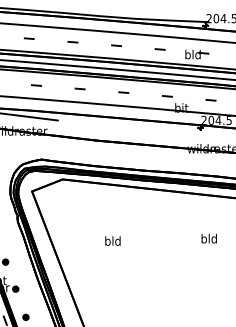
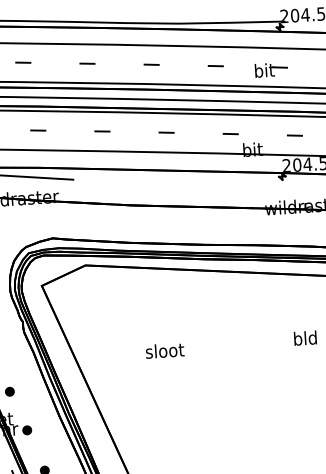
text: (192, 54) -> (263, 70), bld -> bit
text: (113, 240) -> (165, 349), bld -> sloot

